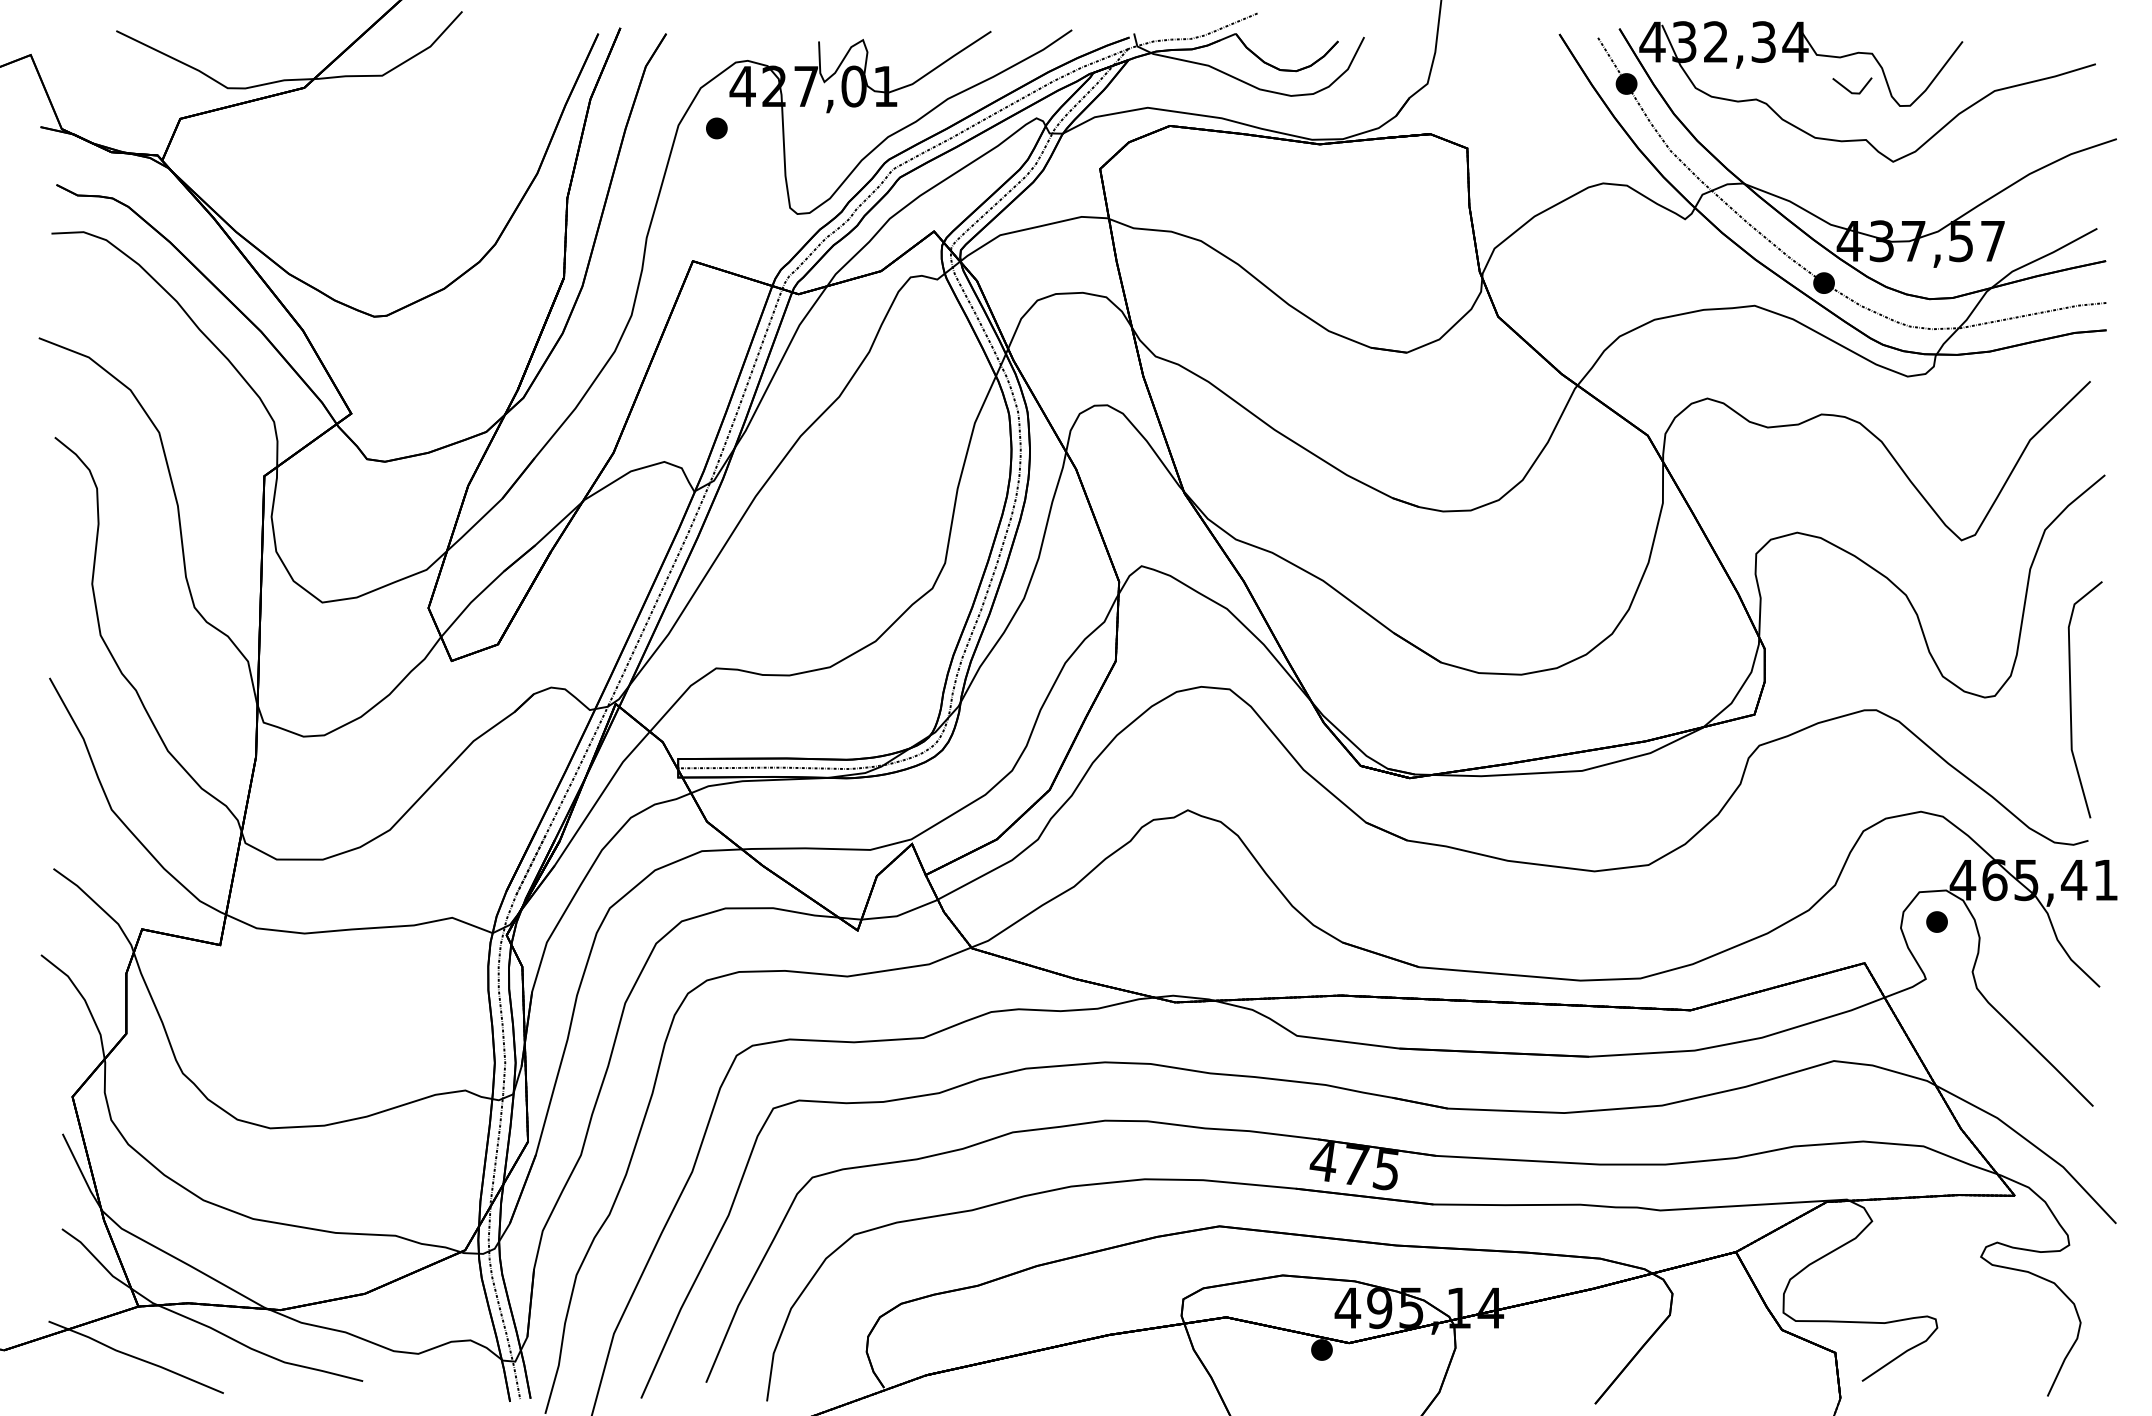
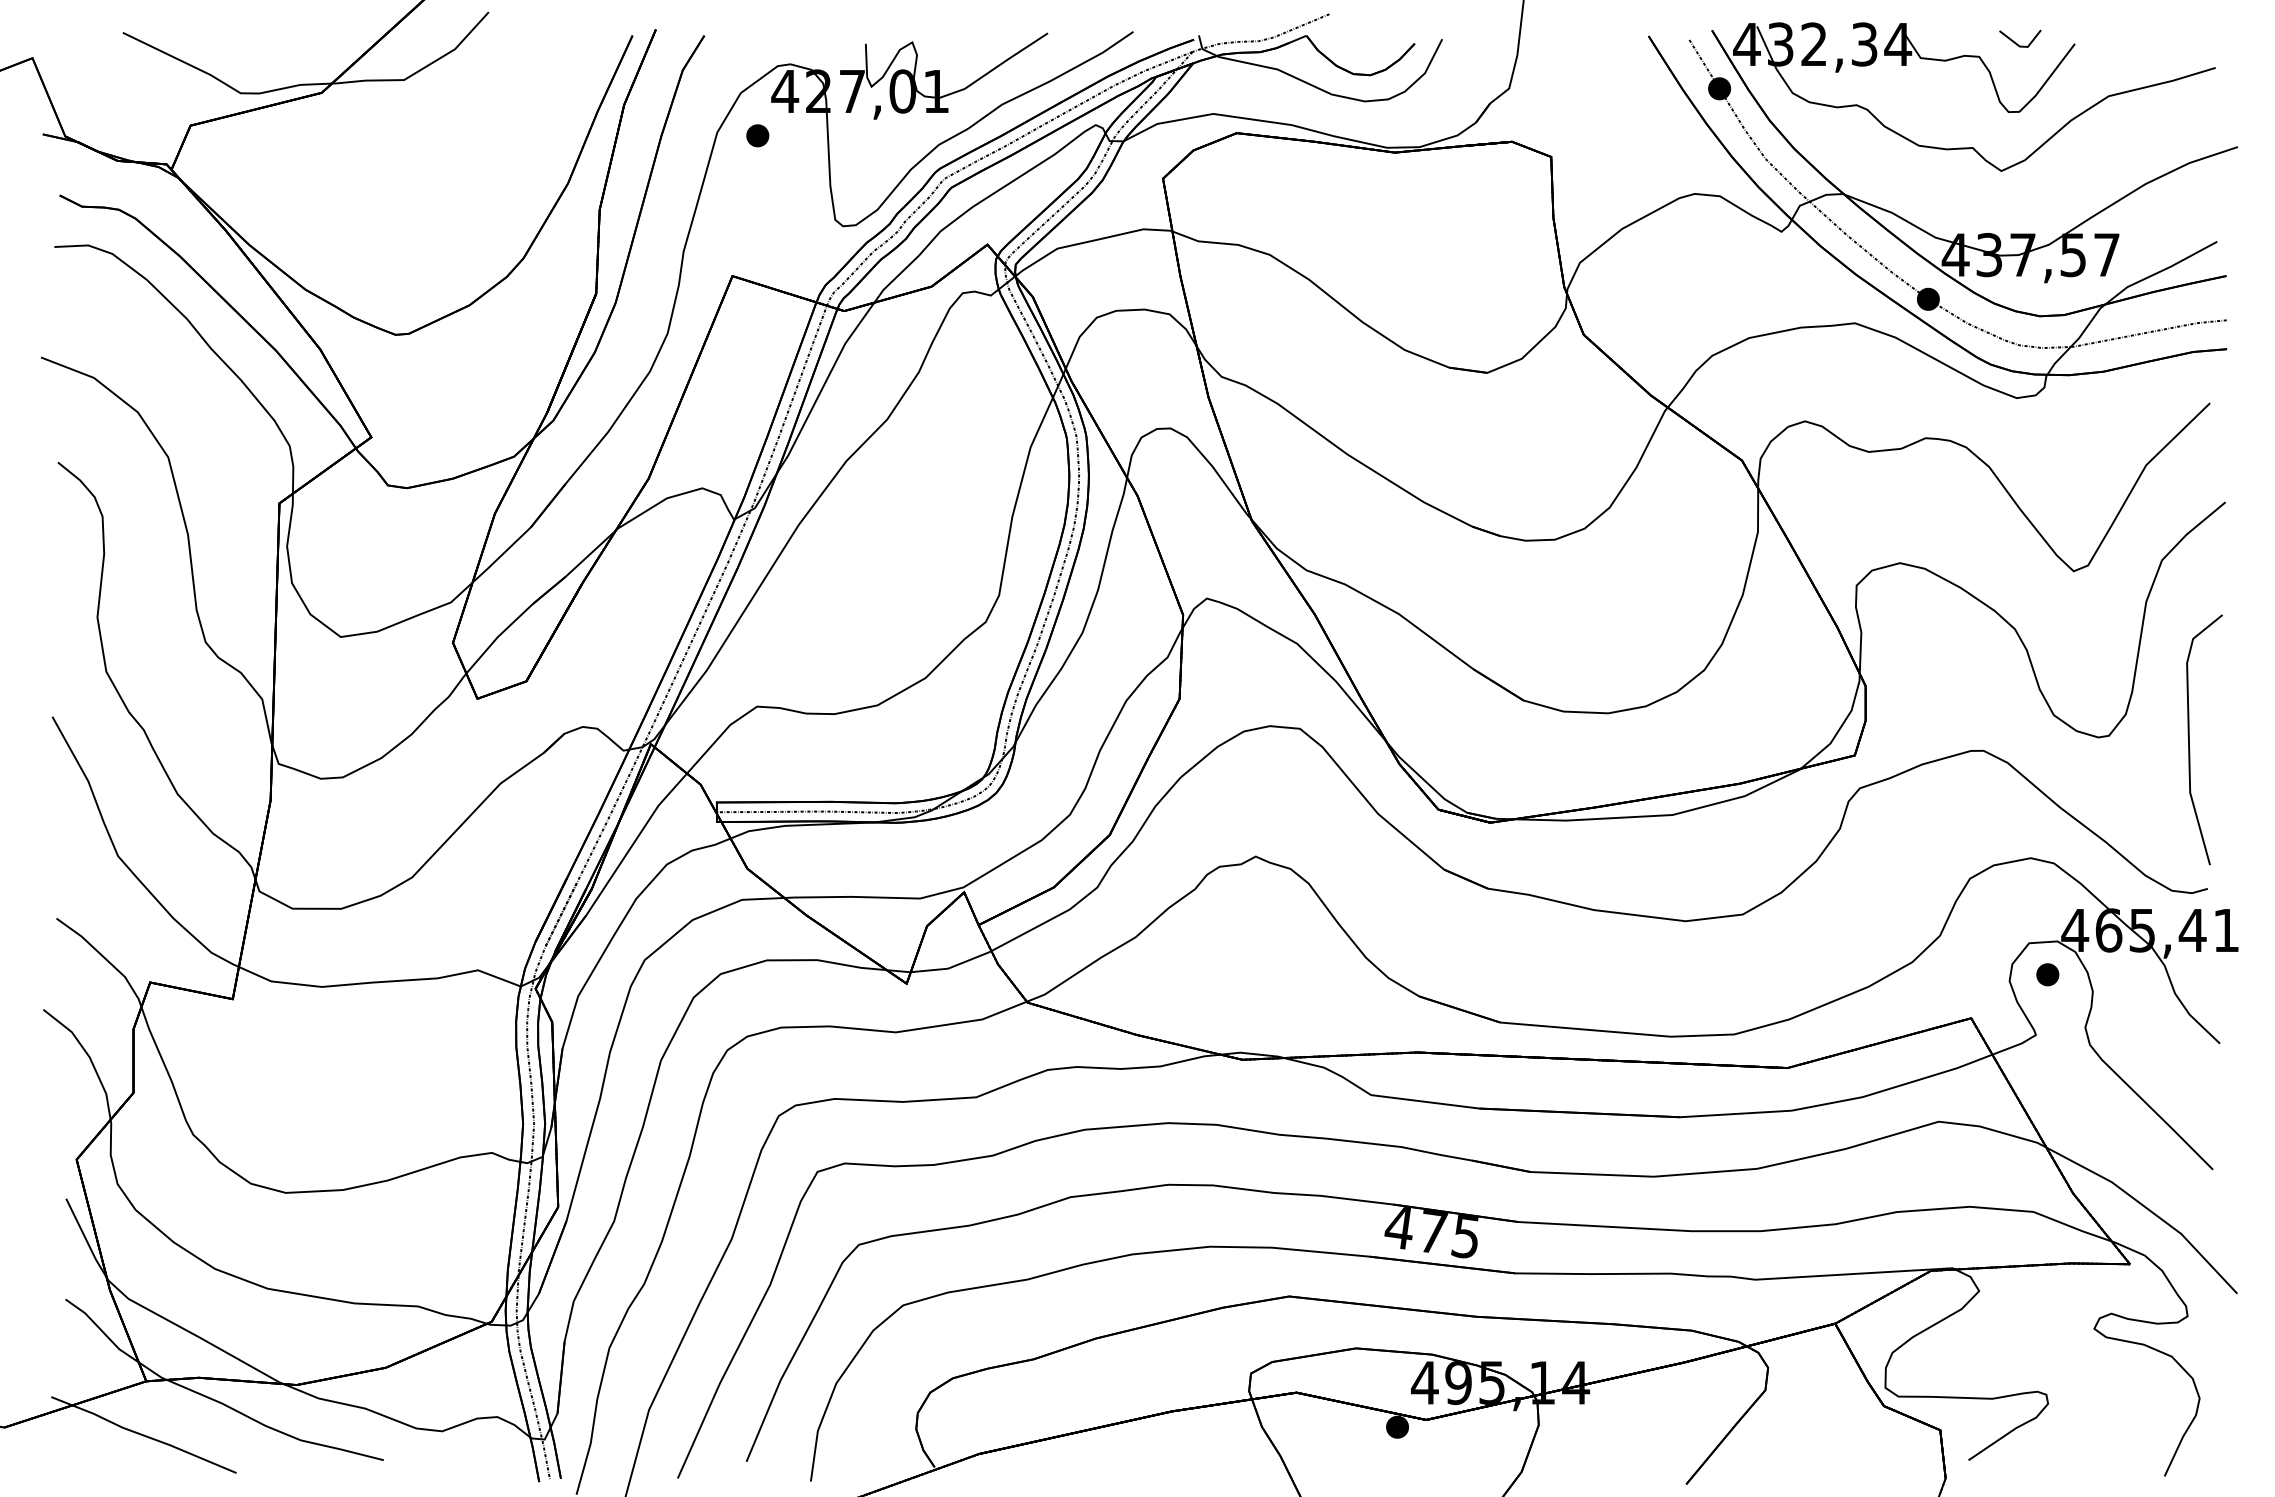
line: (1848, 89) -> (2016, 42), moved

